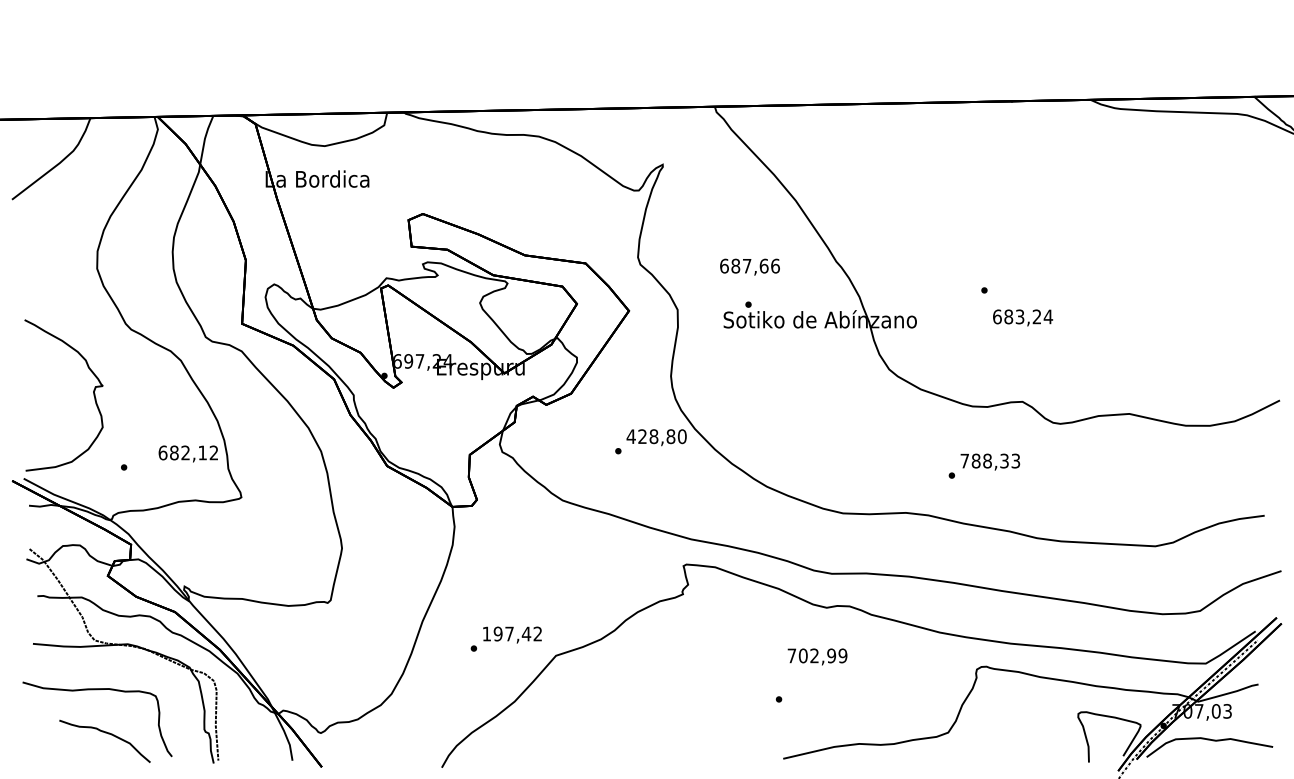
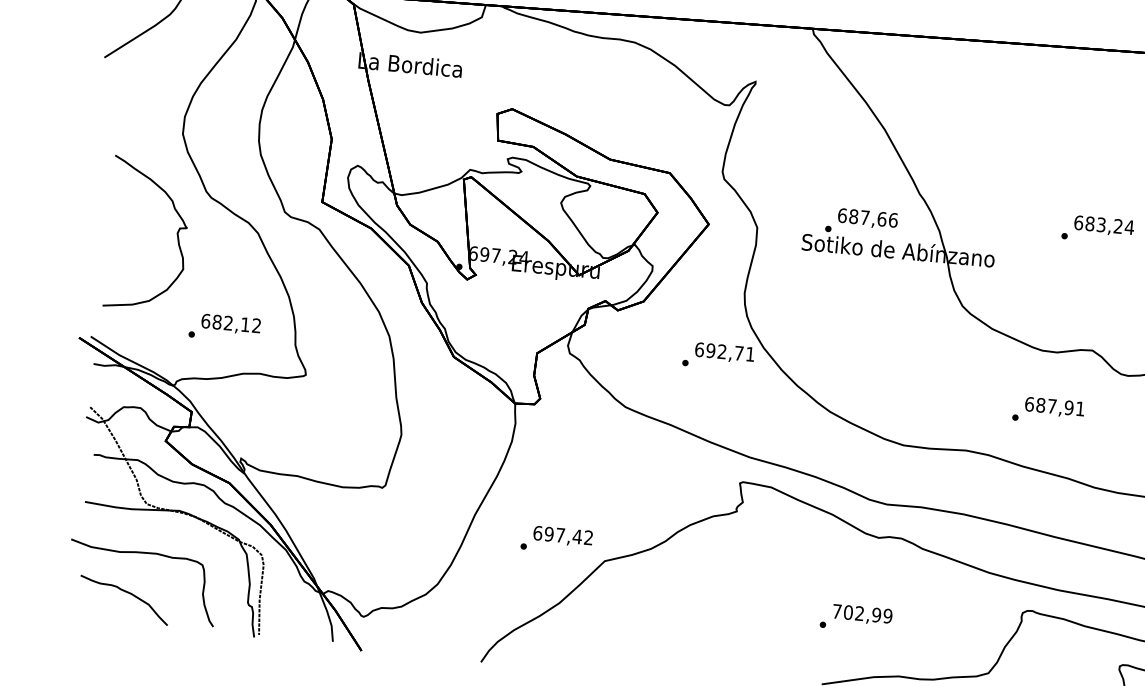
text: (749, 266) -> (867, 218), moved
text: (1023, 317) -> (1104, 225), moved
curve: (93, 395) -> (176, 236), moved
text: (656, 436) -> (724, 351), 428,80 -> 692,71
text: (187, 453) -> (230, 323), moved
text: (990, 460) -> (1055, 406), 788,33 -> 687,91
text: (486, 633) -> (537, 532), 197,42 -> 697,42
text: (817, 656) -> (862, 614), moved
curve: (105, 733) -> (125, 592), moved

